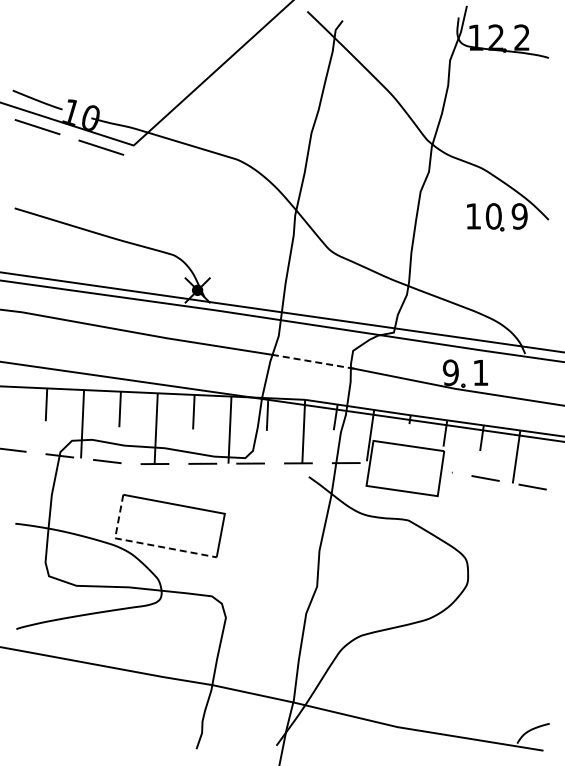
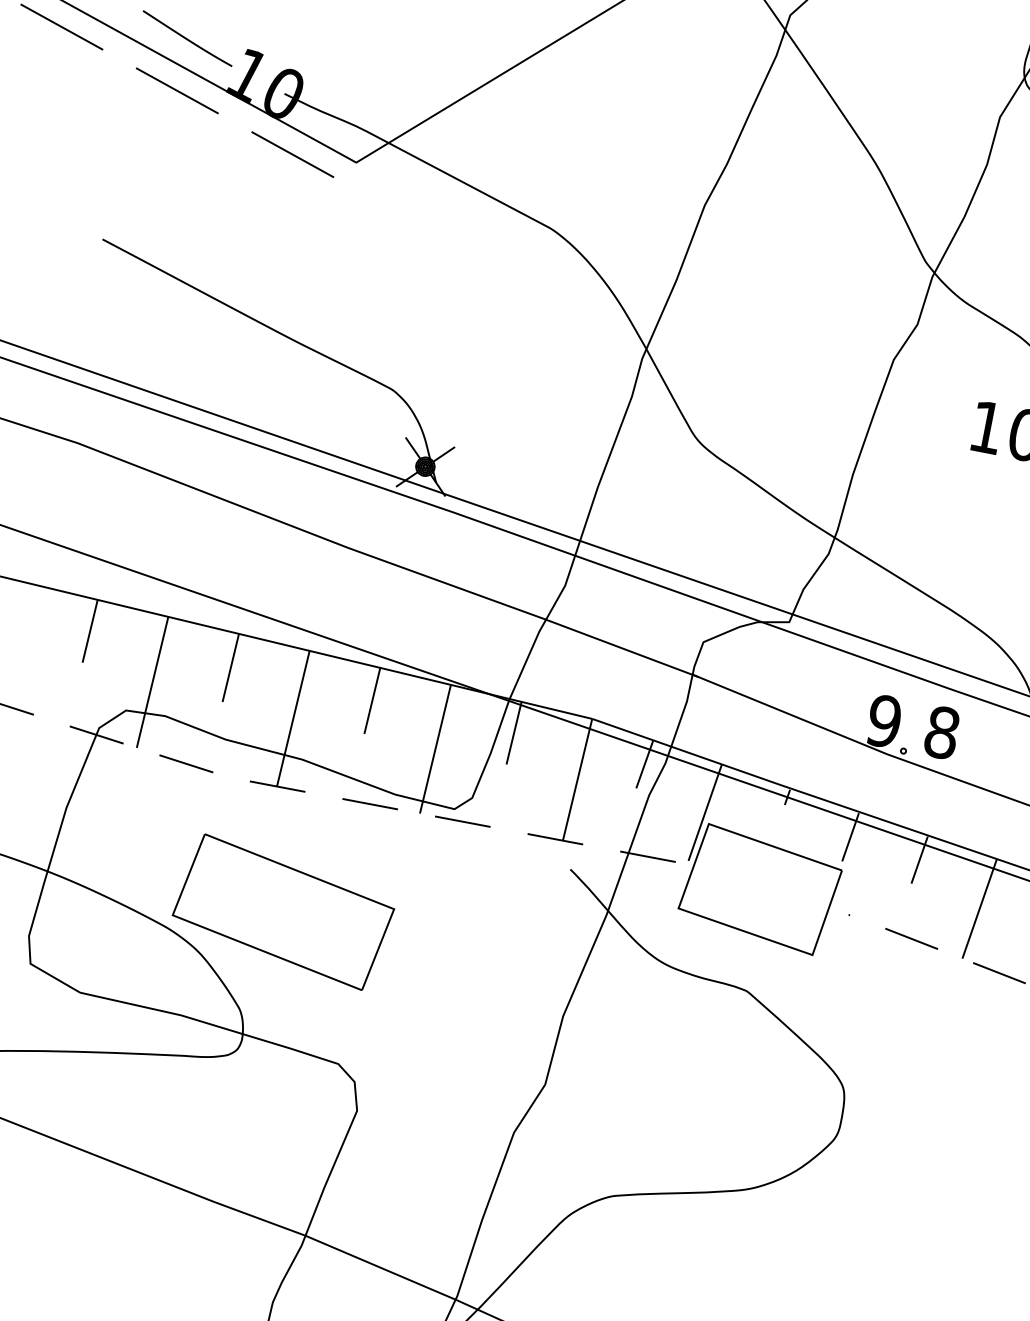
line: (313, 361) -> (622, 647), dashed -> solid
text: (480, 372) -> (941, 731), 1 -> 8
line: (143, 543) -> (225, 935), dashed -> solid

